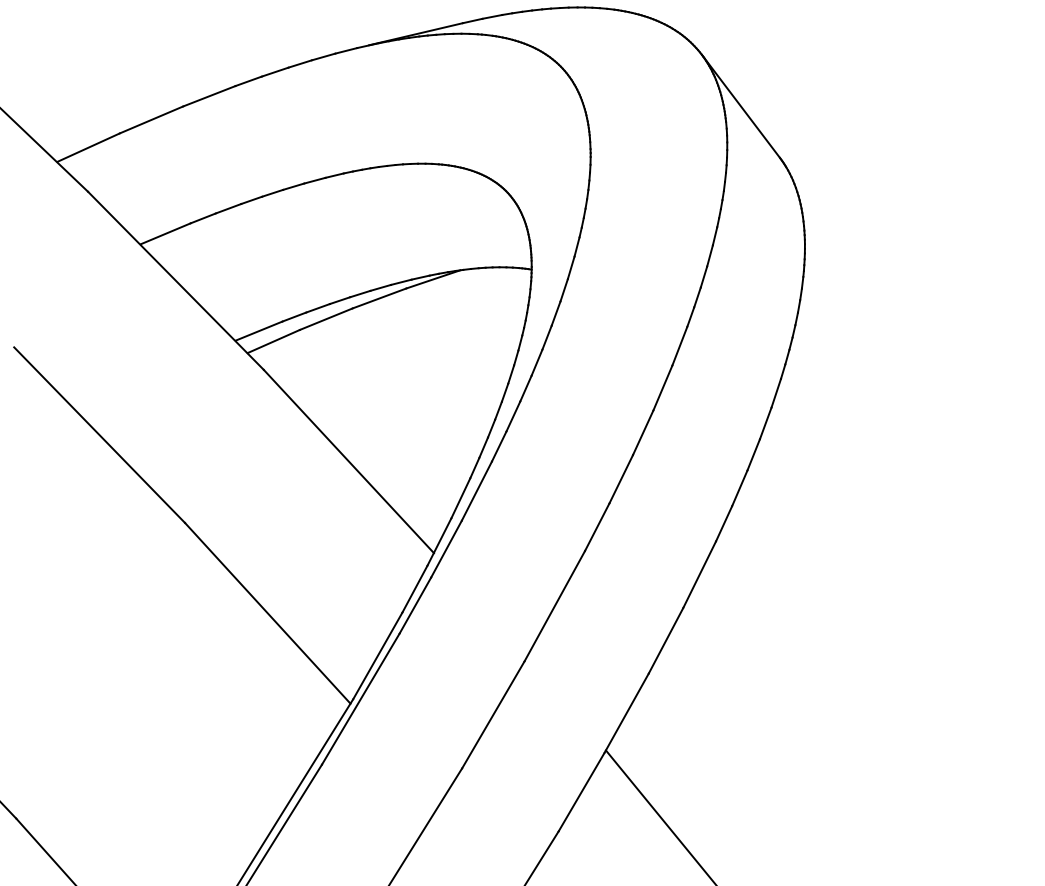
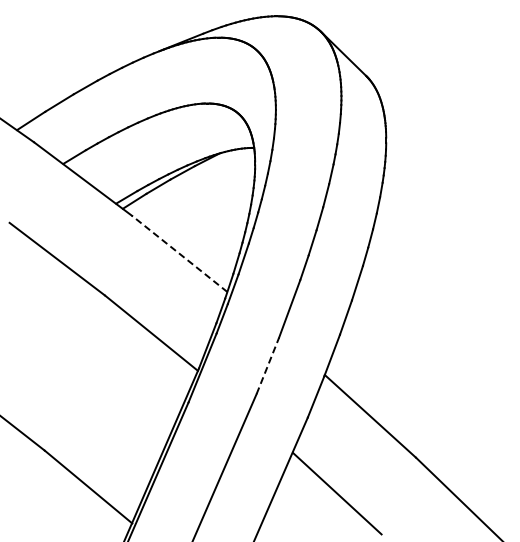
line: (348, 460) -> (179, 253), solid -> dashed
line: (494, 714) -> (268, 365), solid -> dashed

